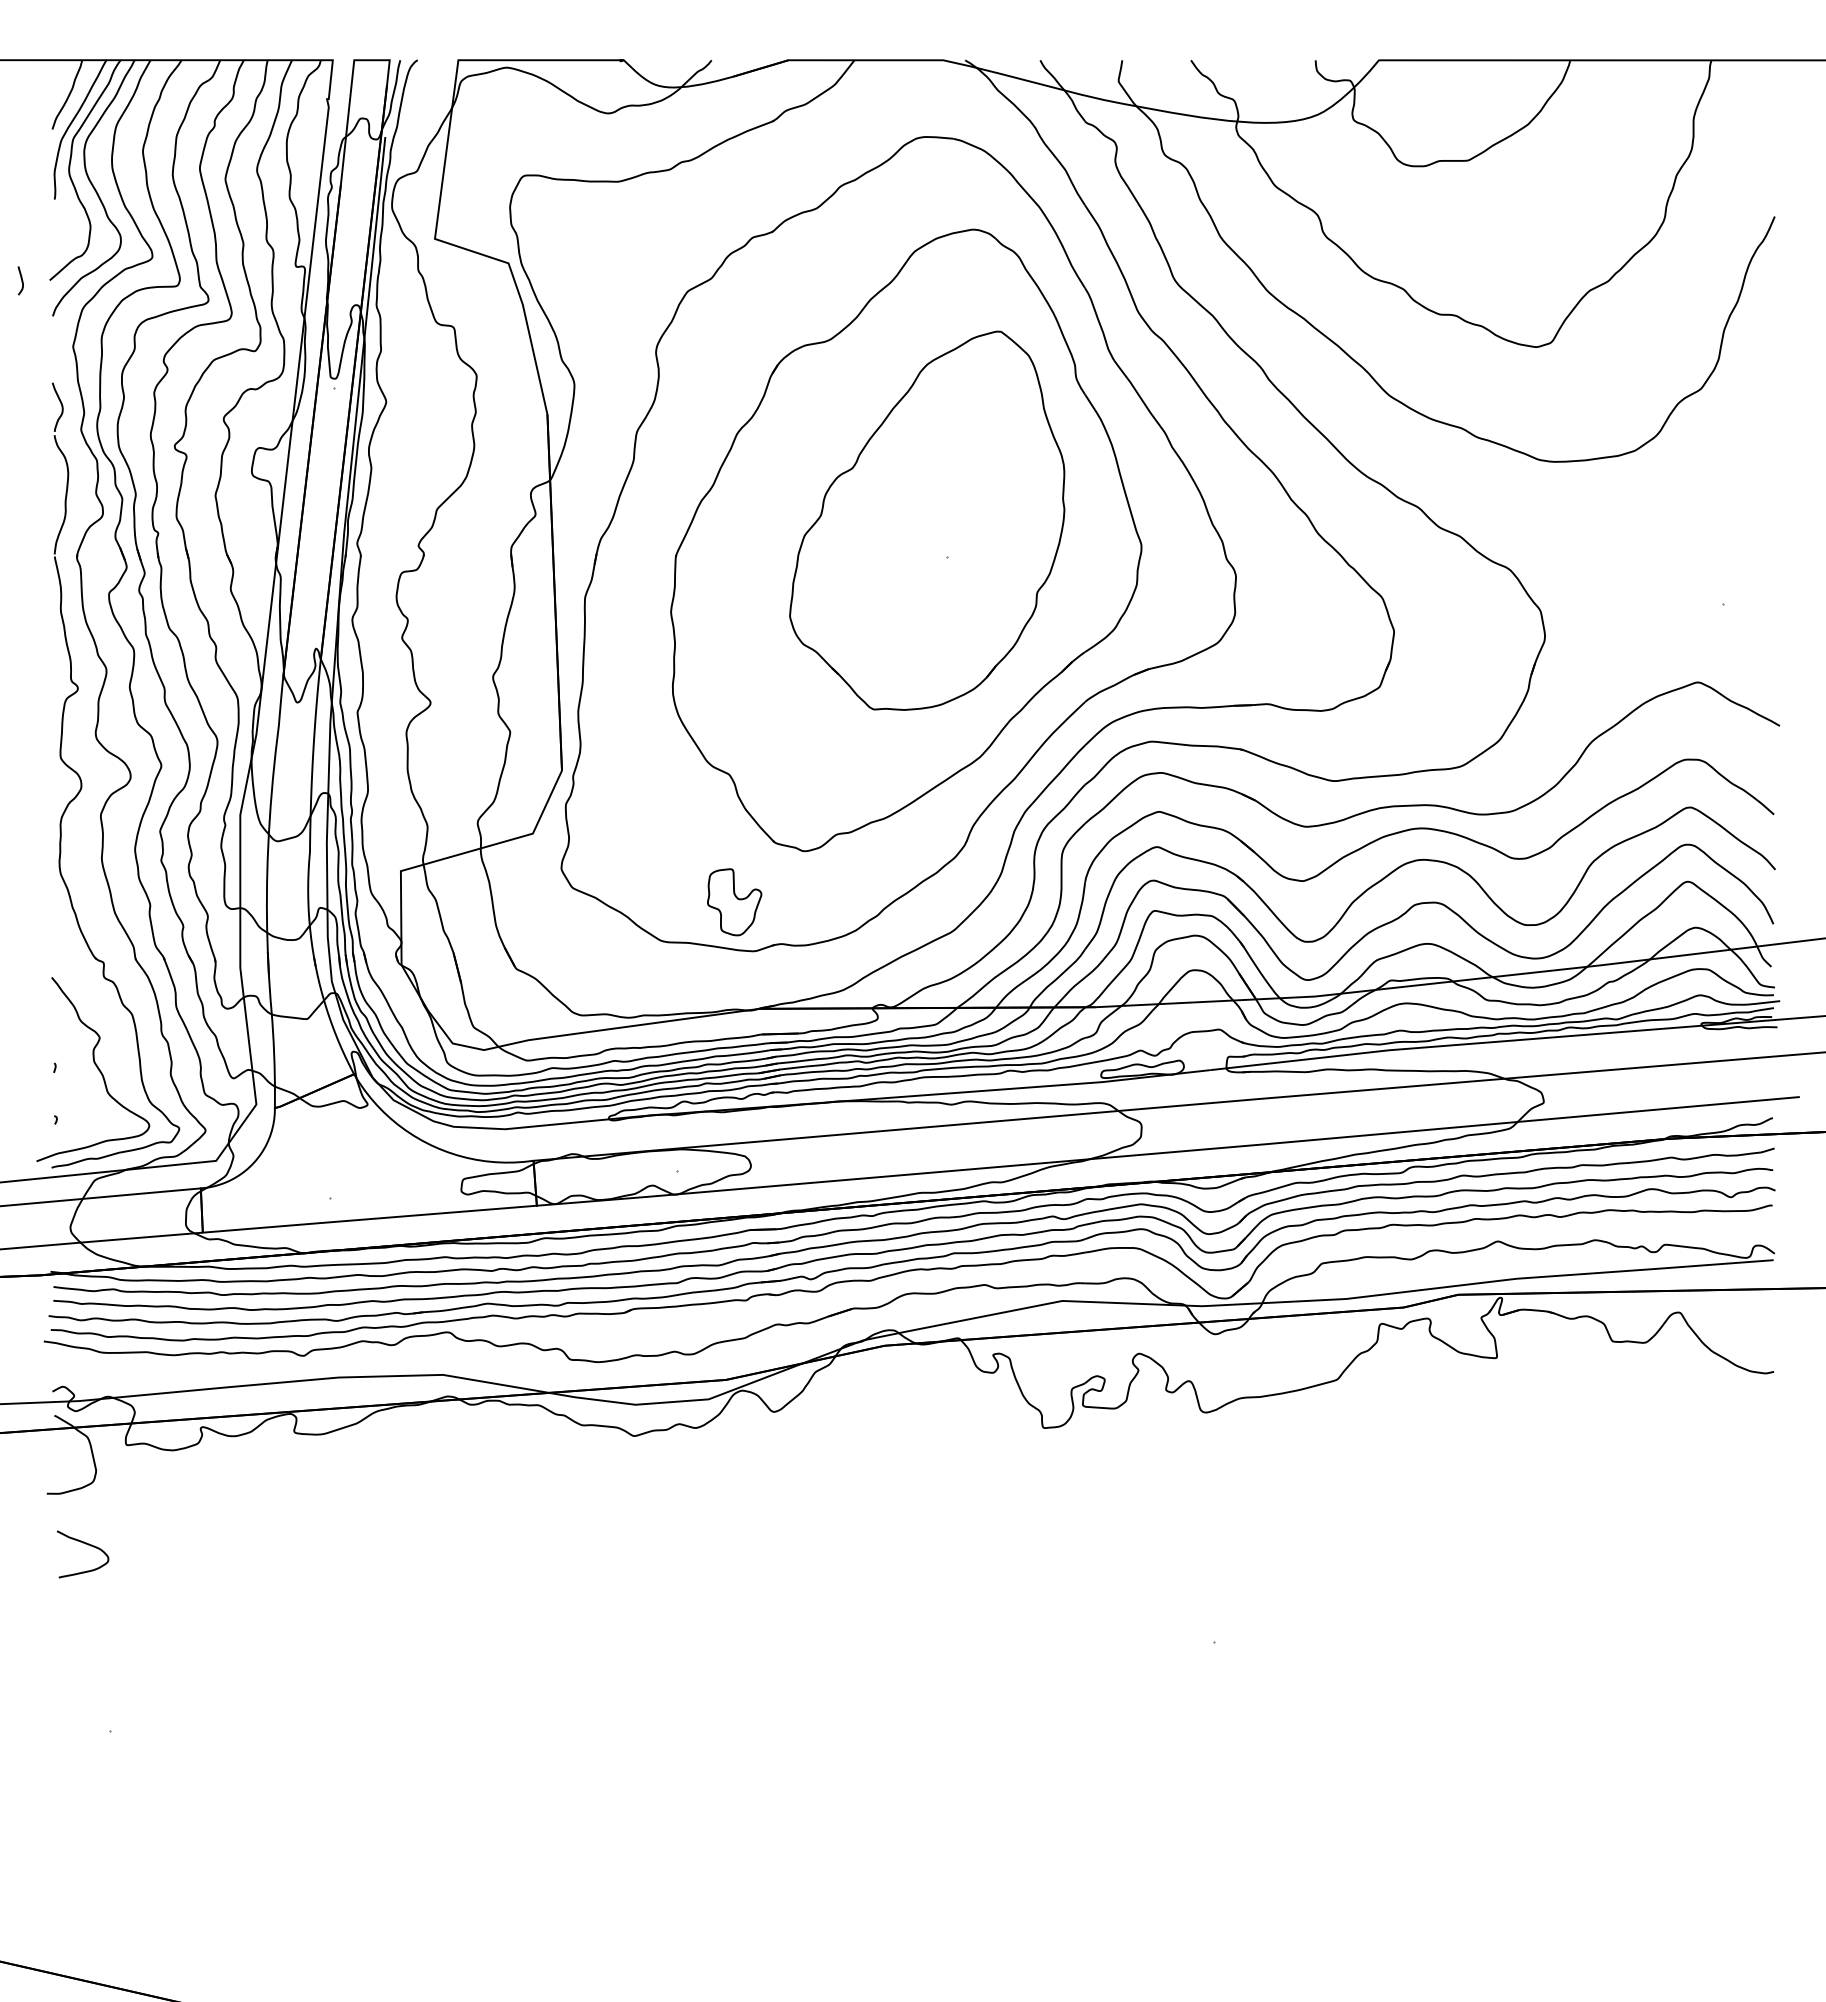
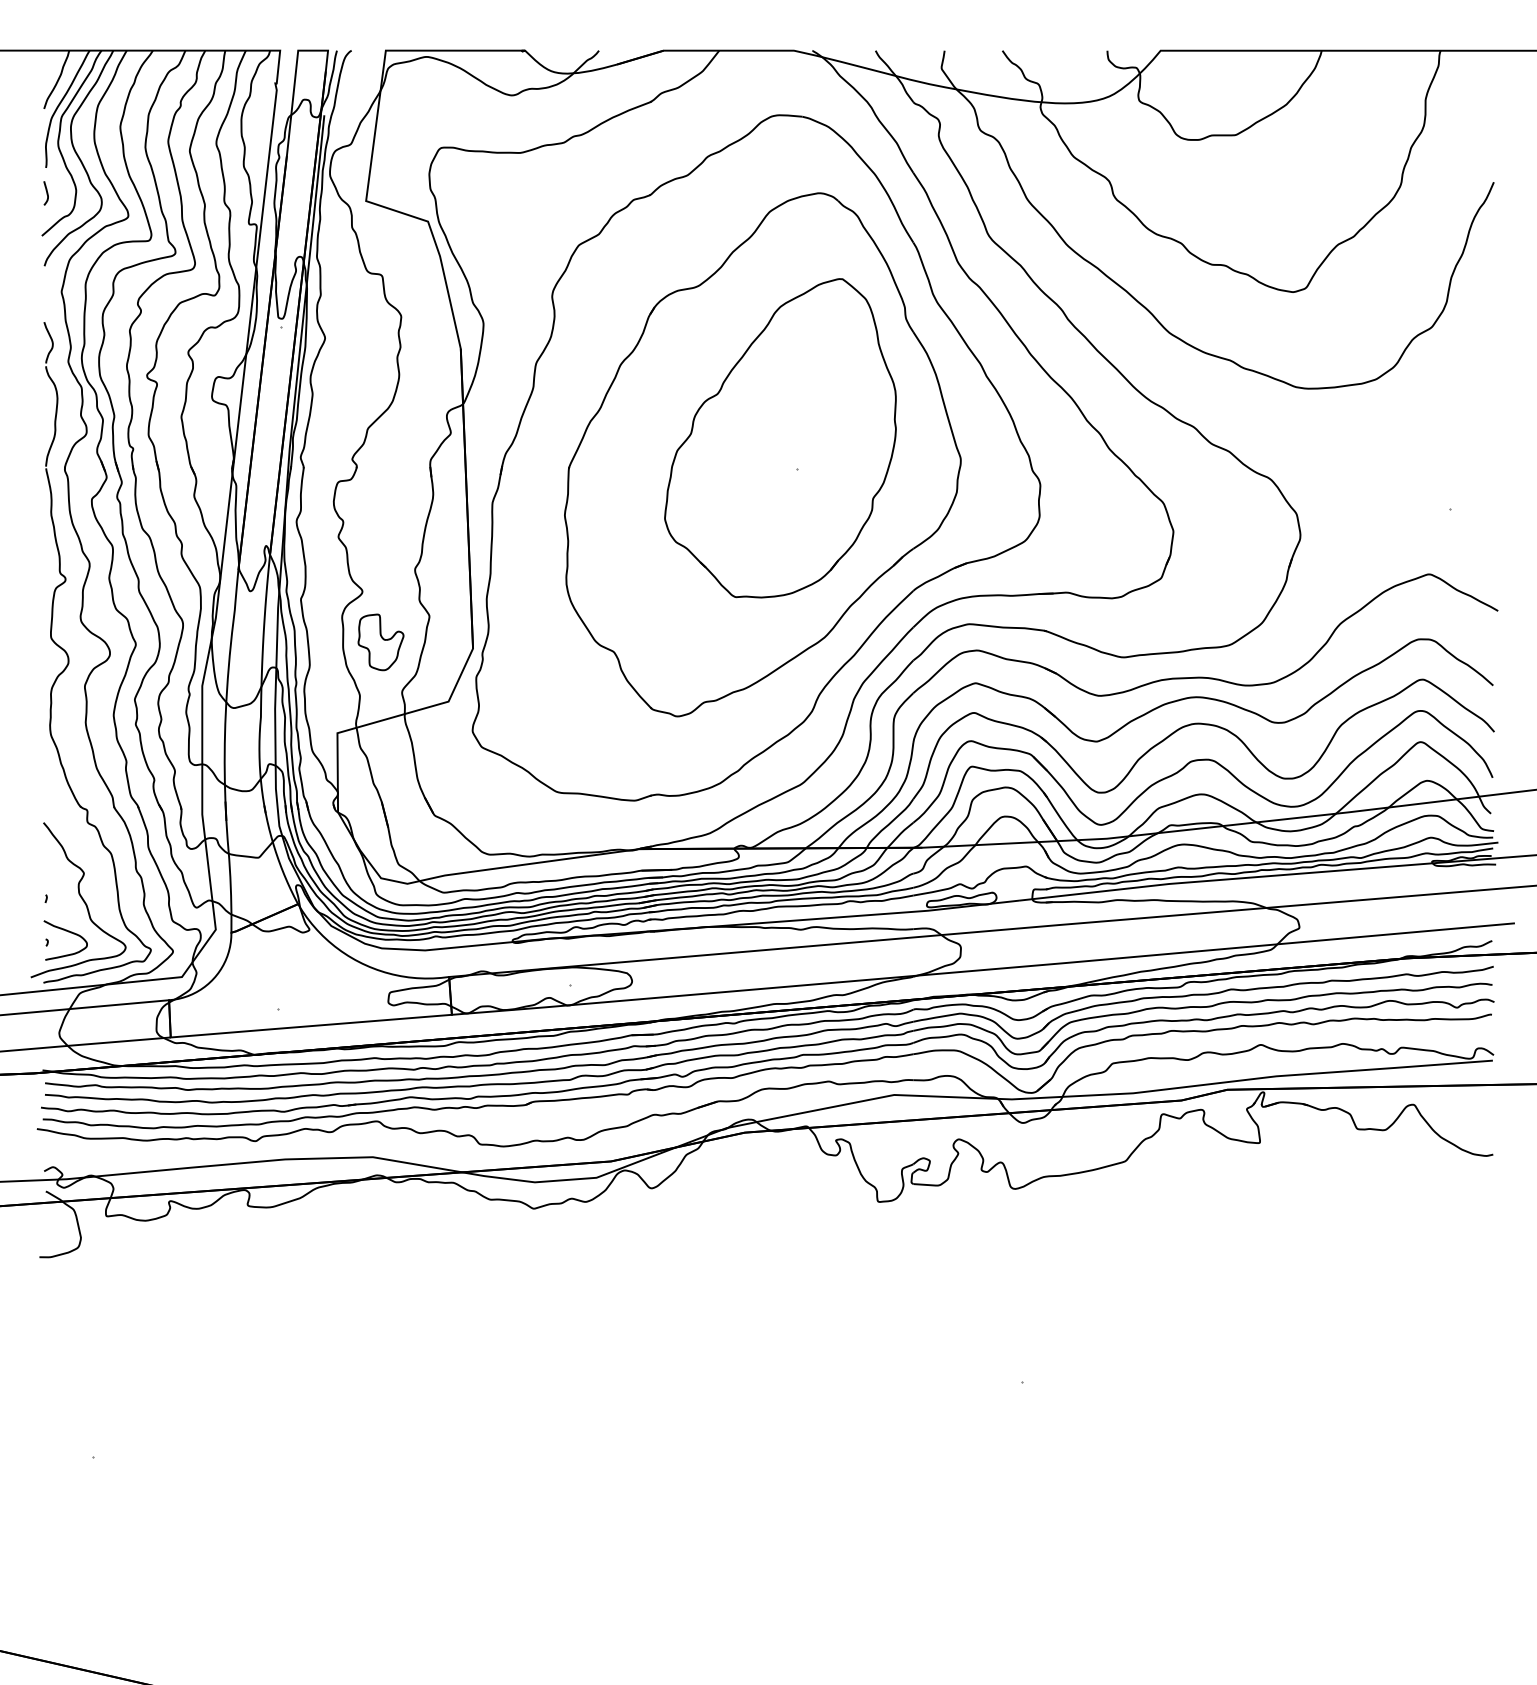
curve: (21, 280) -> (46, 193), moved
part: (734, 902) -> (380, 642), moved
curve: (85, 1544) -> (67, 932), moved

